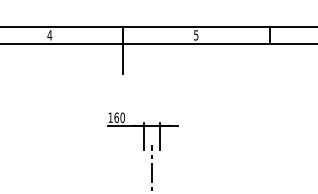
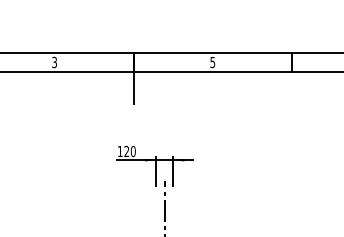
text: (49, 35) -> (54, 62), 4 -> 3
text: (116, 117) -> (126, 151), 160 -> 120

